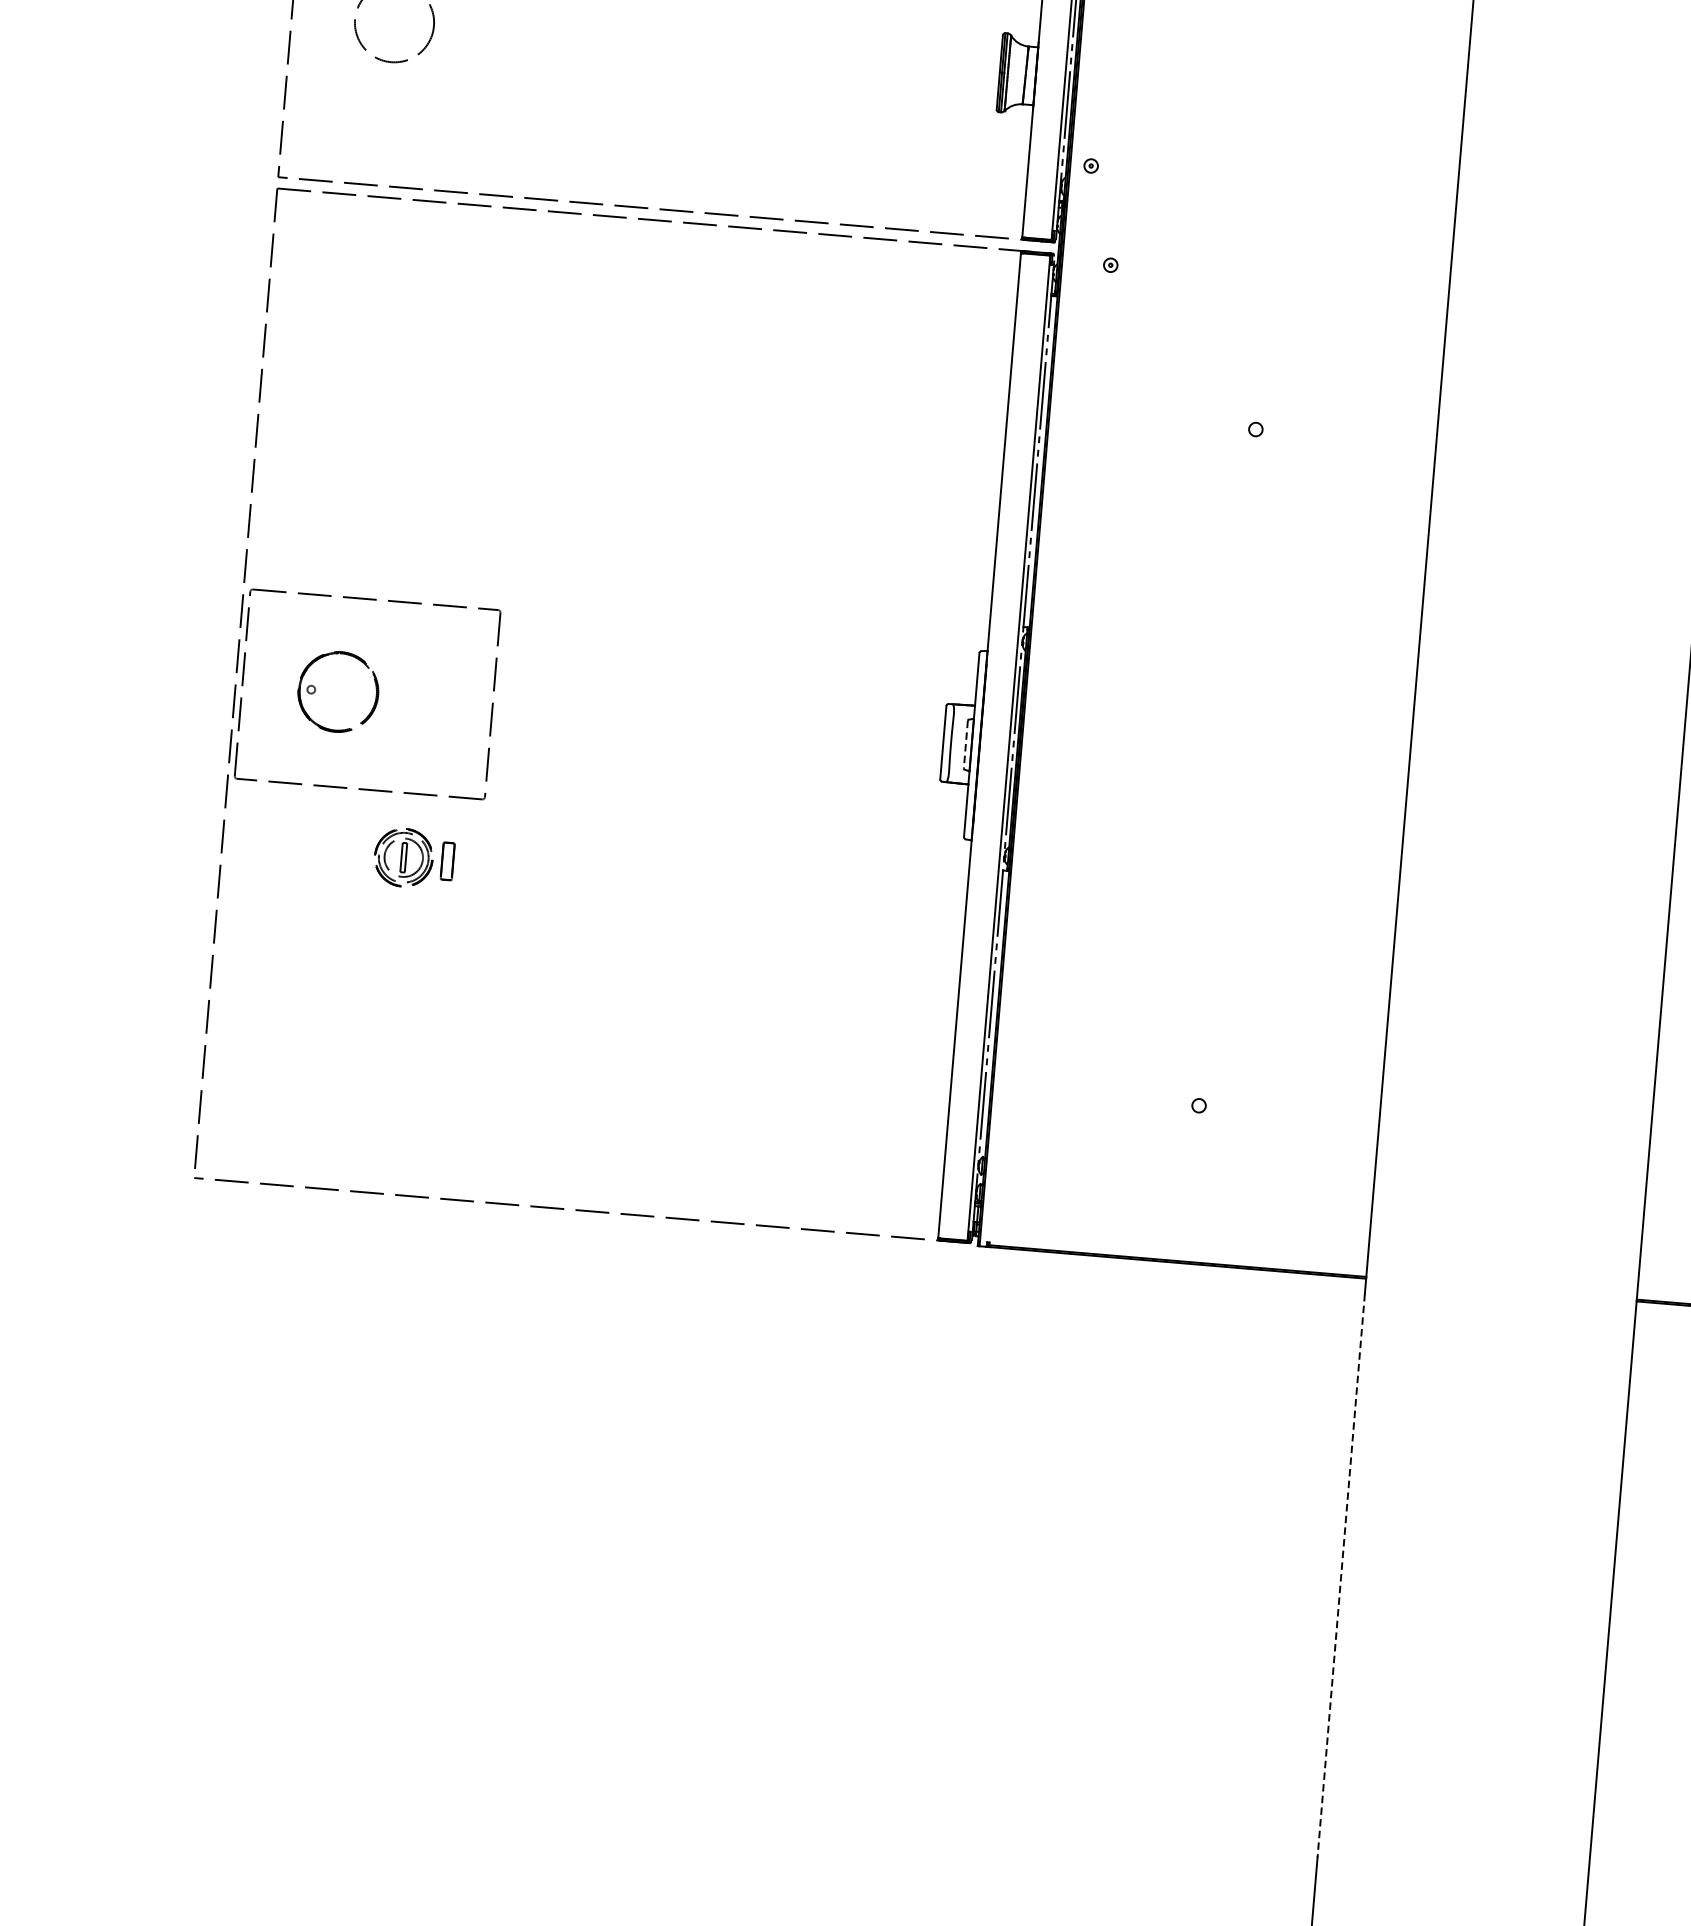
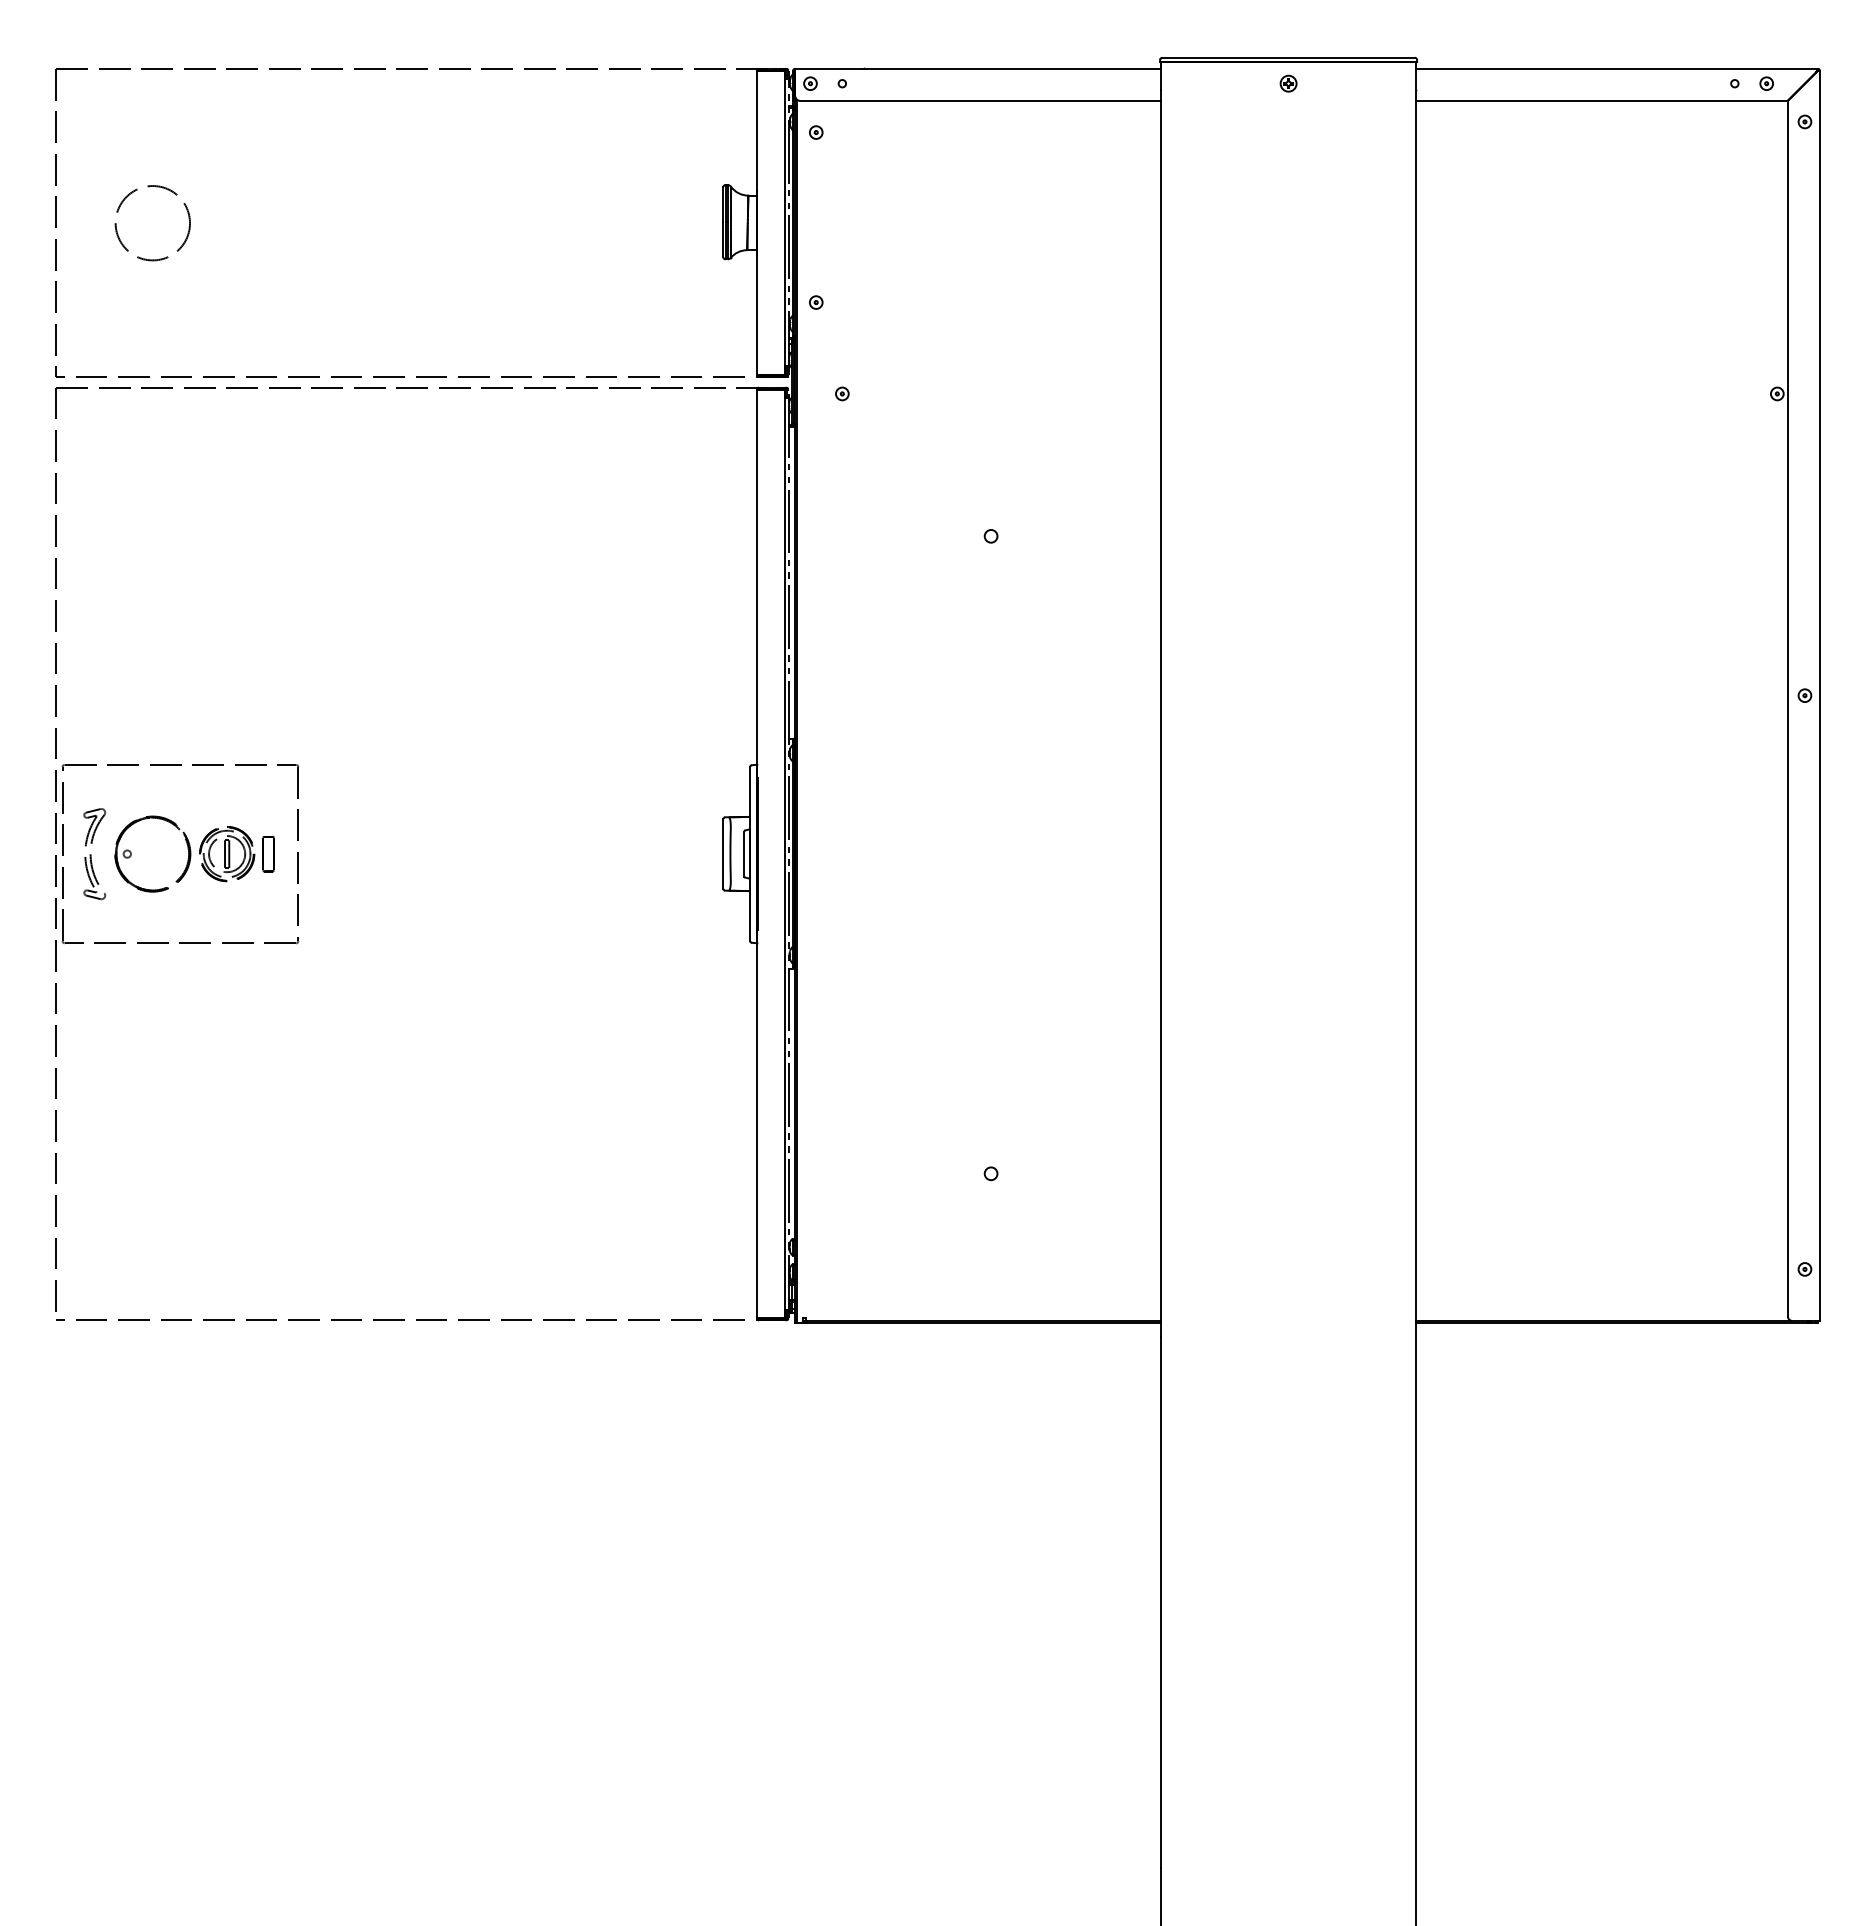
part: (276, 687) -> (94, 854), added
line: (965, 745) -> (744, 854), dashed -> solid
part: (413, 858) -> (236, 854), moved
line: (1341, 1575) -> (1161, 1602), dashed -> solid

